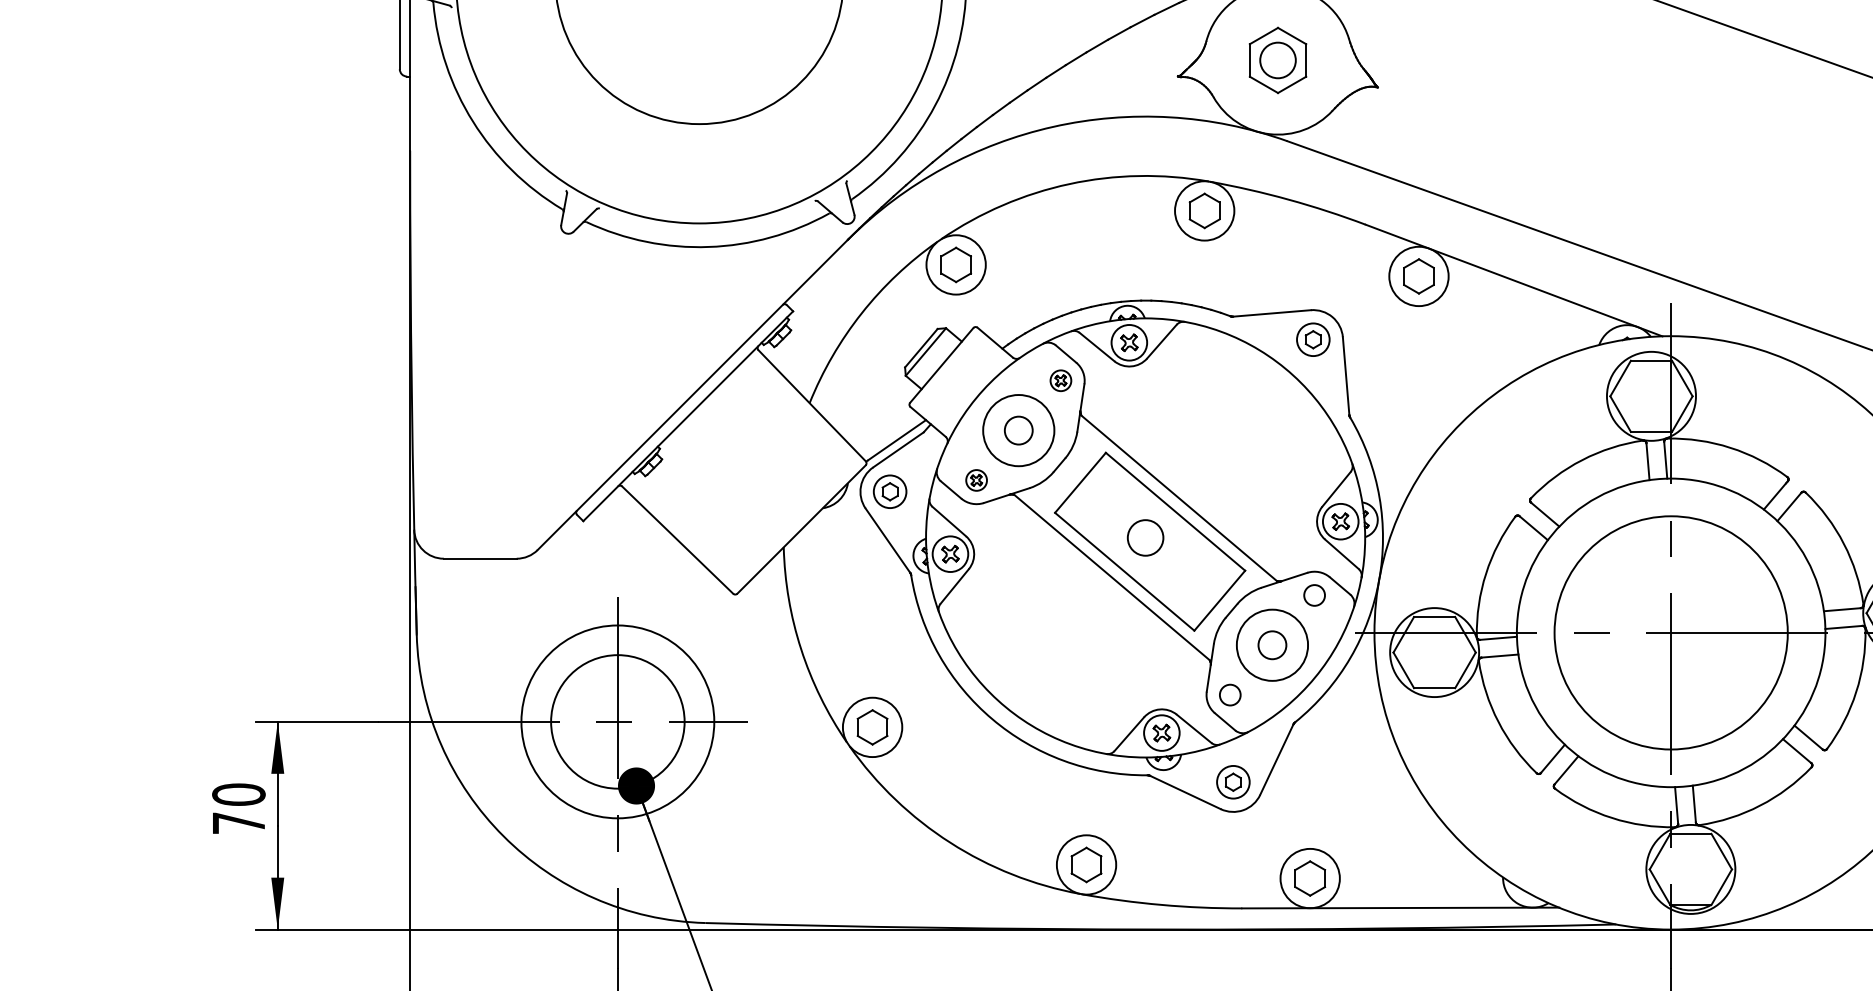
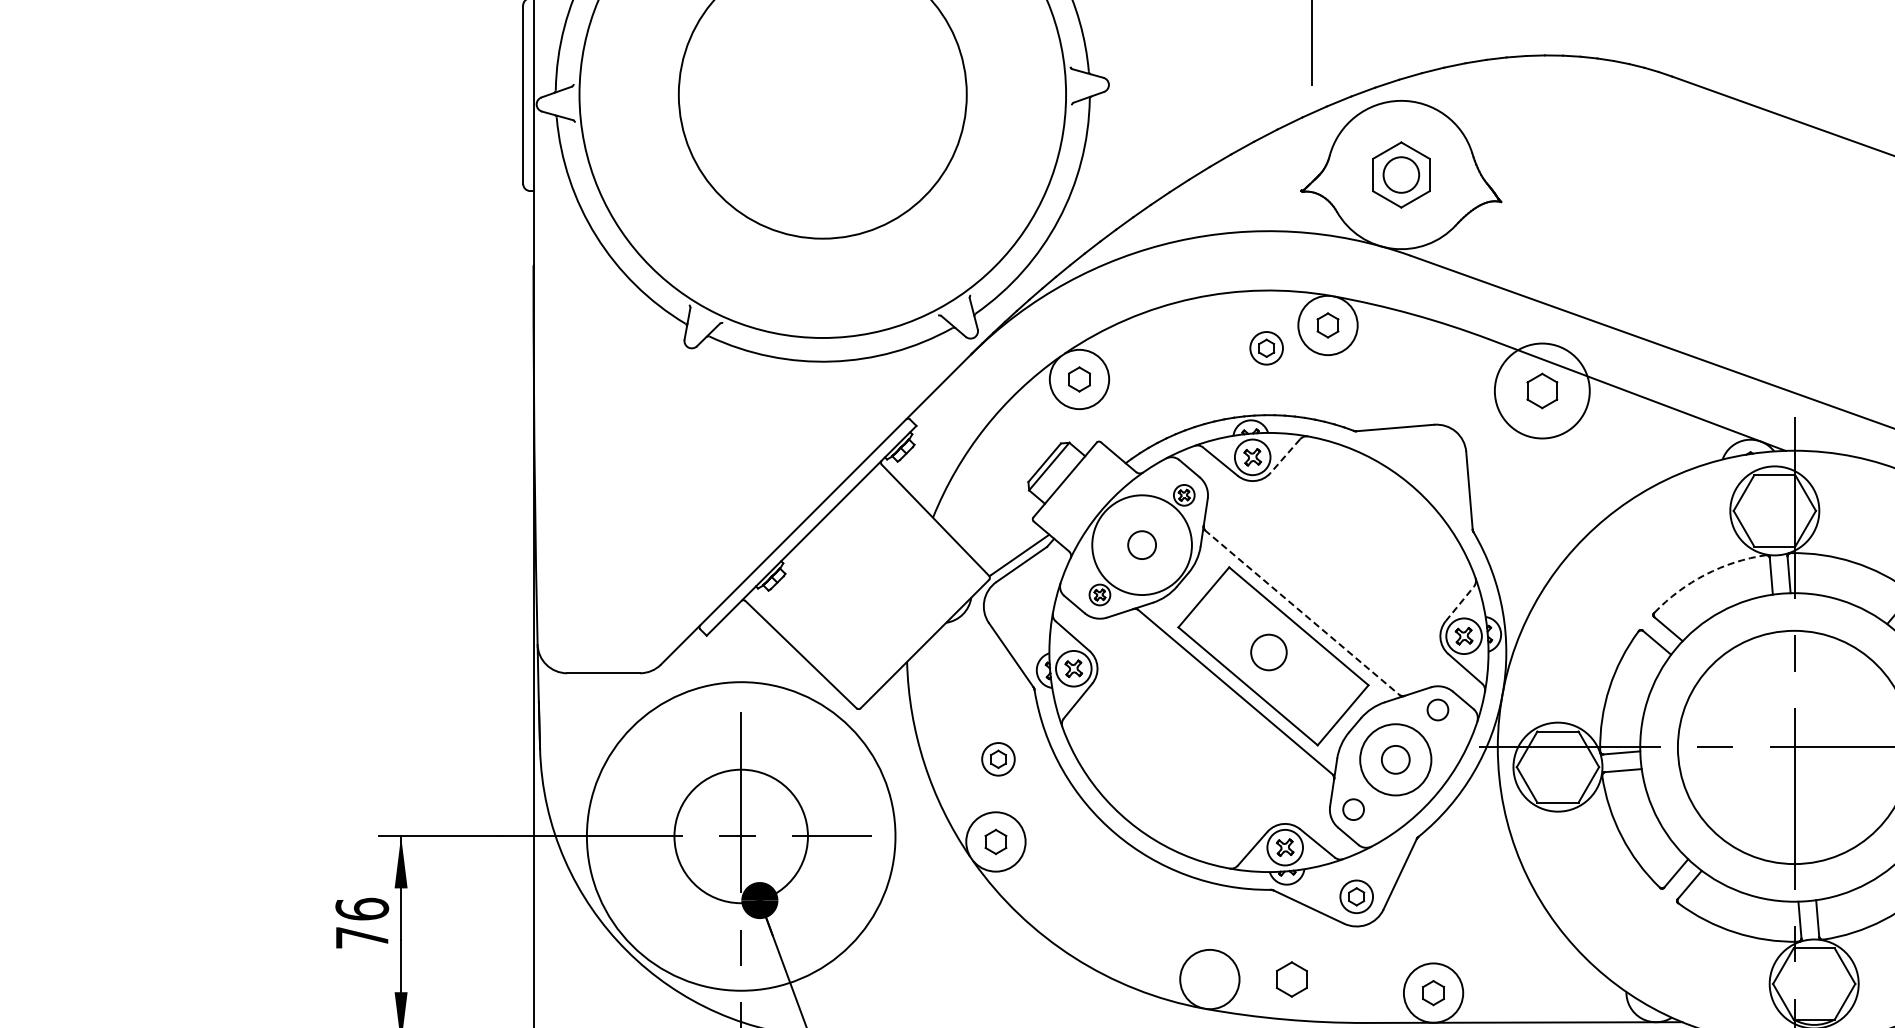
part: (1204, 210) -> (1327, 325), size x0.7
part: (956, 264) -> (1079, 379), size x0.7
circle: (1418, 275) -> (1541, 390), size x1.6
part: (1313, 339) -> (1266, 348), moved
line: (1161, 341) -> (1284, 456), solid -> dashed
circle: (1018, 429) -> (1141, 544), size x1.4
arc: (1582, 459) -> (1705, 574), solid -> dashed
line: (1337, 488) -> (1460, 603), solid -> dashed
part: (890, 491) -> (998, 759), moved
line: (1179, 498) -> (1302, 613), solid -> dashed
circle: (617, 721) -> (740, 836), size x1.6
part: (872, 726) -> (995, 841), size x0.7
text: (238, 793) -> (361, 908), 70 -> 76
part: (1086, 864) -> (1291, 979), moved
part: (1310, 877) -> (1433, 992), size x0.7

